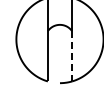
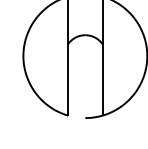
line: (72, 56) -> (103, 80), dashed -> solid

